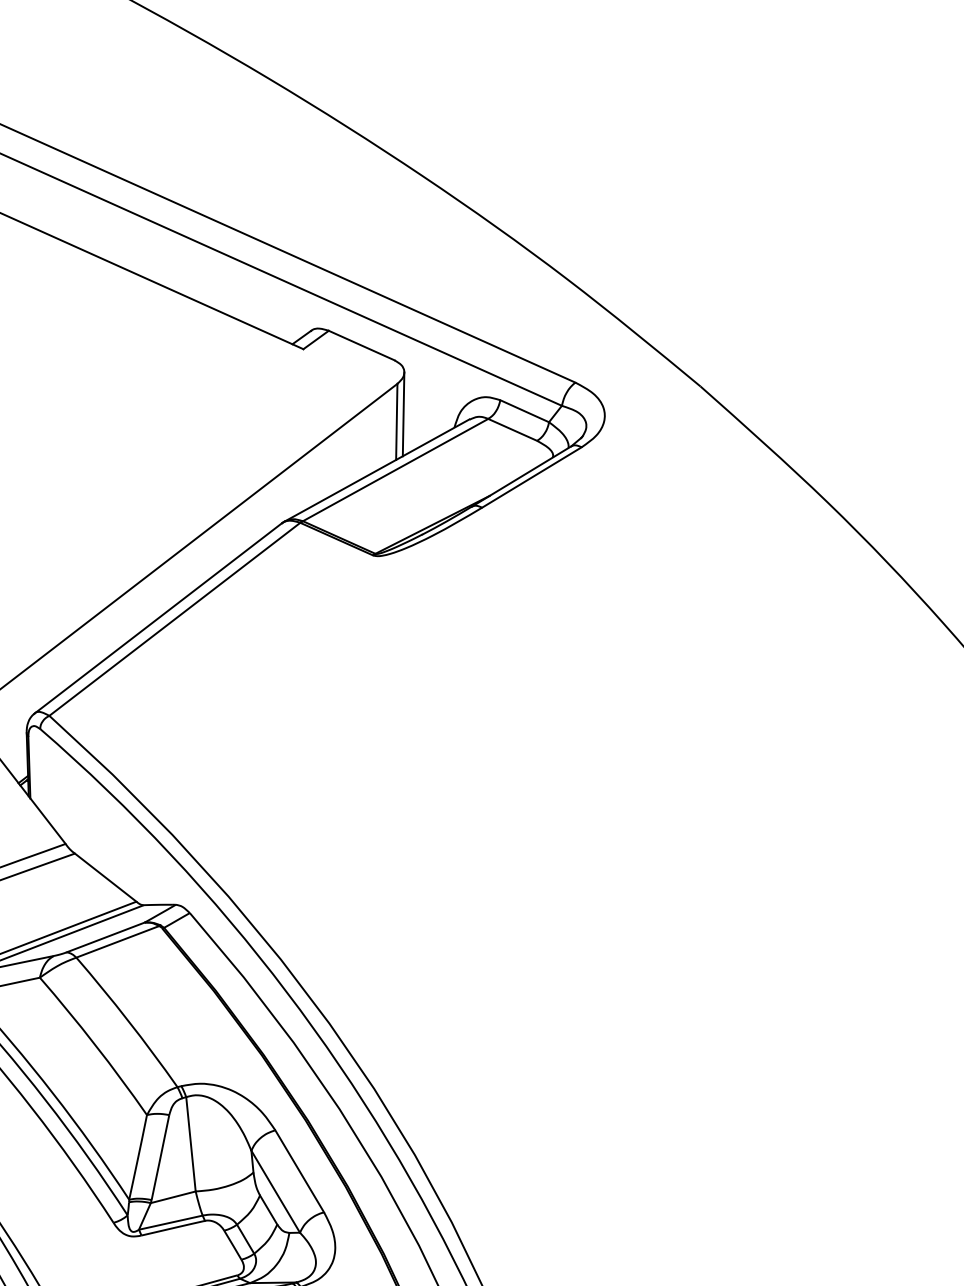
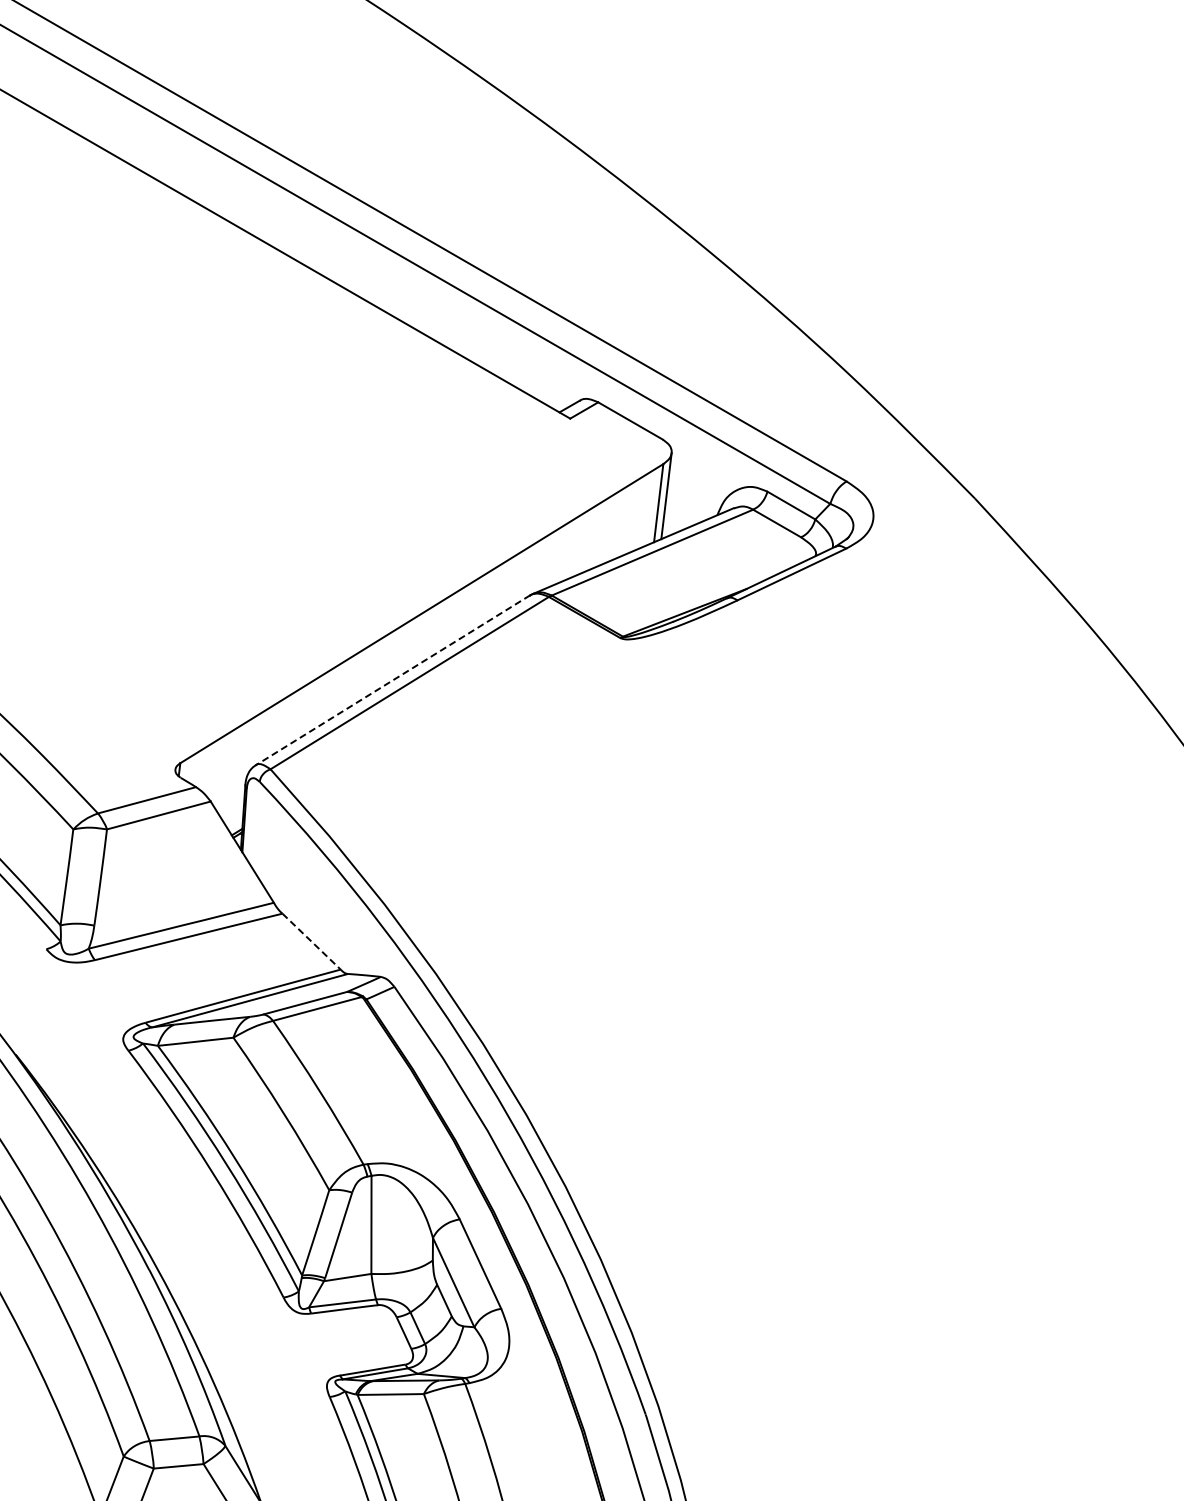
line: (158, 618) -> (392, 680), solid -> dashed
line: (105, 877) -> (311, 941), solid -> dashed

